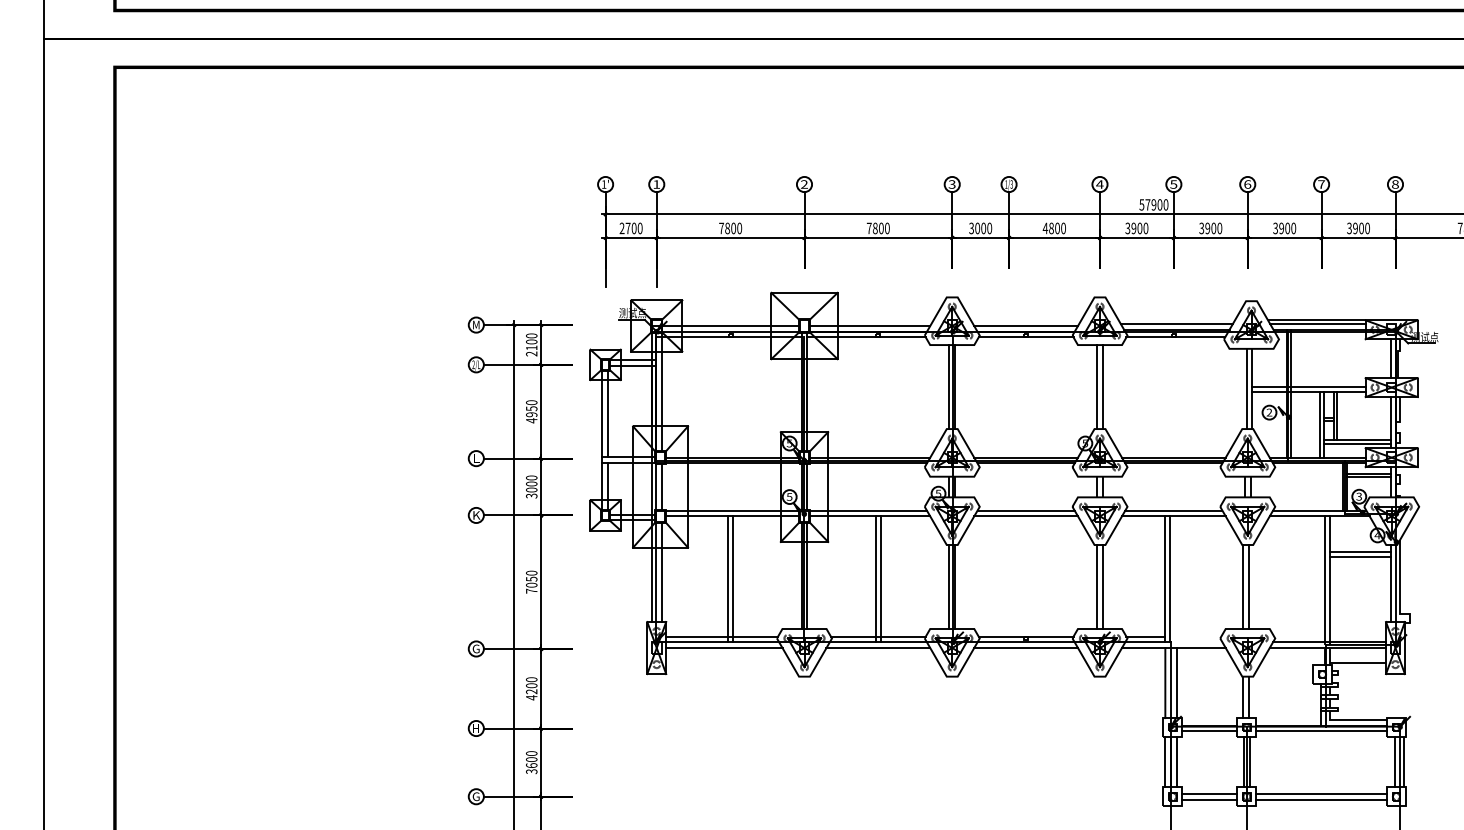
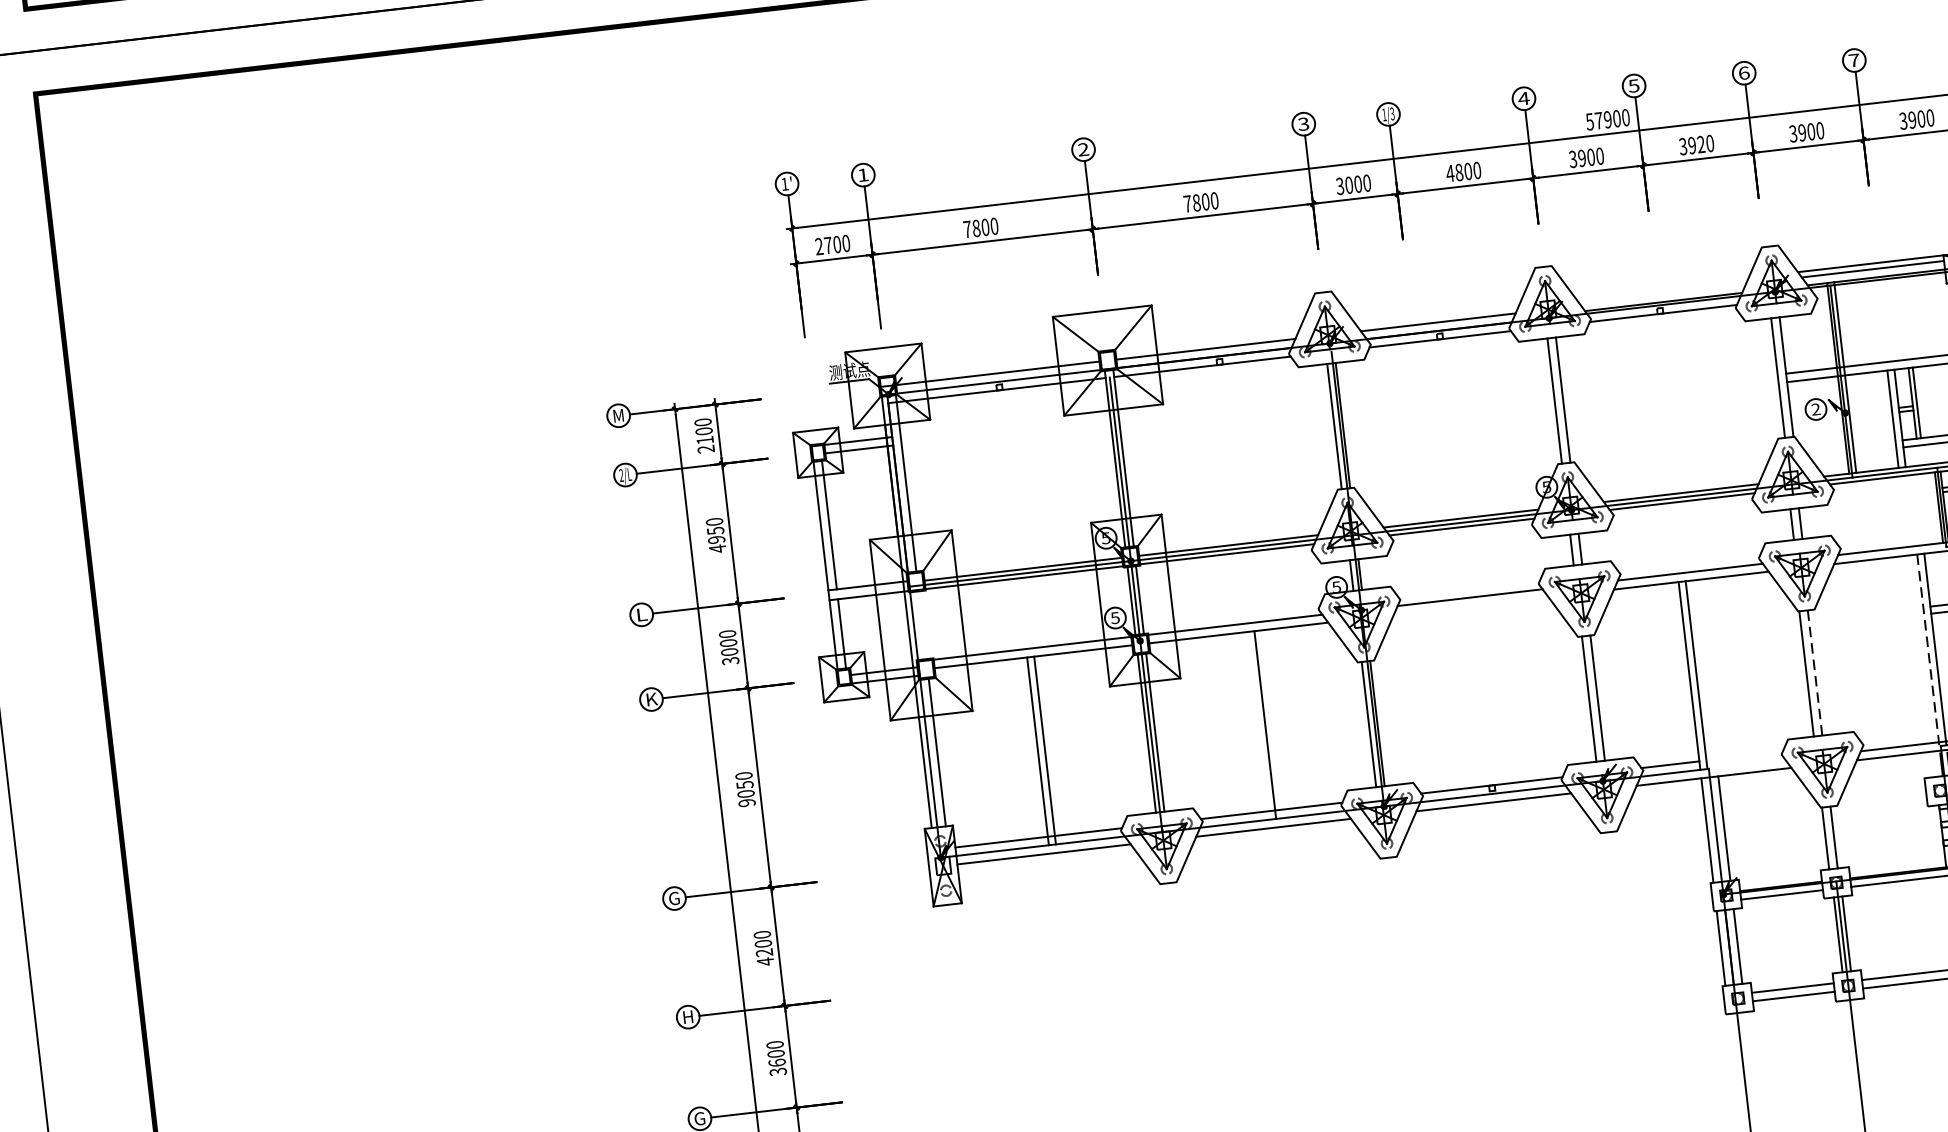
text: (1213, 228) -> (1700, 144), 3900 -> 3920
line: (1176, 324) -> (1662, 294), removed
line: (661, 486) -> (922, 624), removed
line: (1026, 516) -> (1471, 606), removed
line: (876, 579) -> (1258, 725), removed
line: (1325, 580) -> (1928, 650), solid -> dashed
line: (1248, 587) -> (1814, 673), solid -> dashed
text: (531, 590) -> (746, 801), 7050 -> 9050

